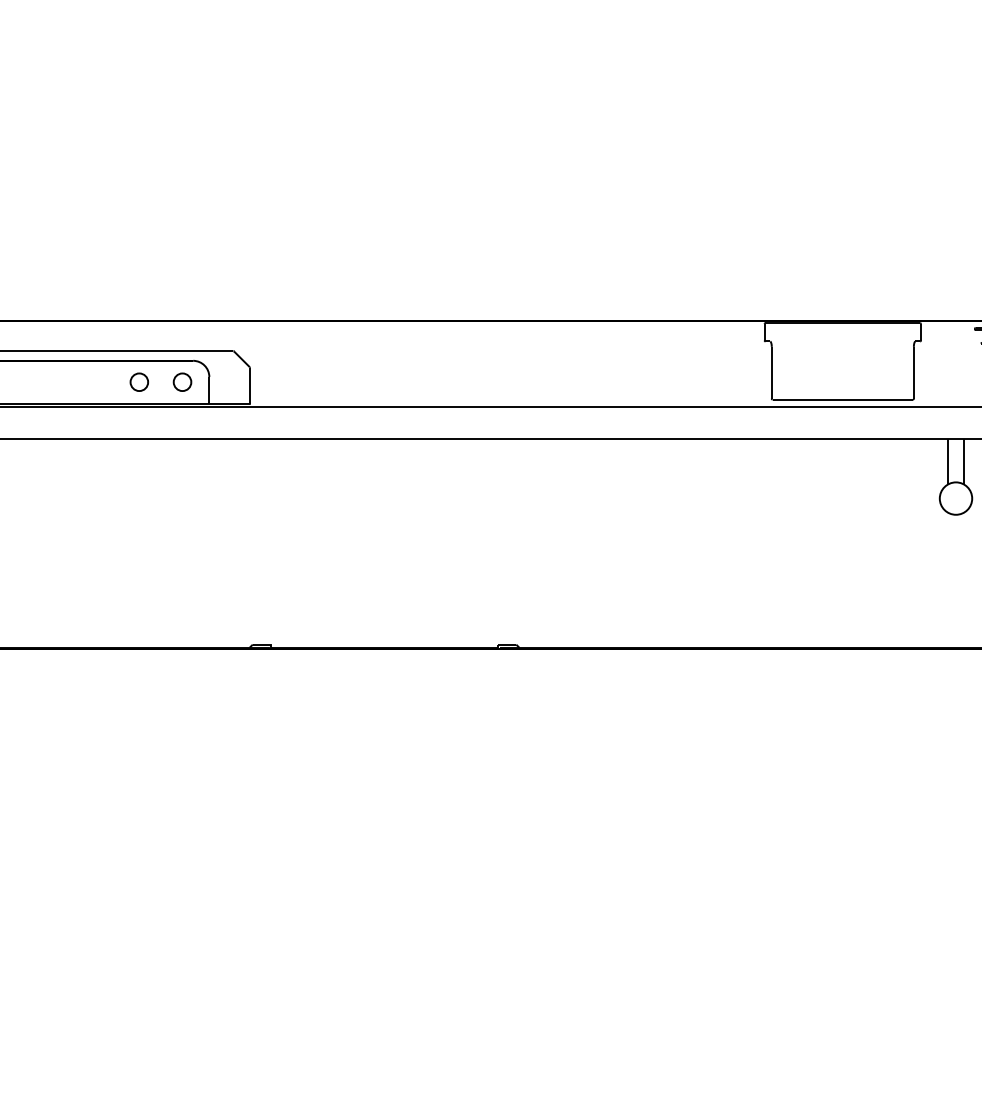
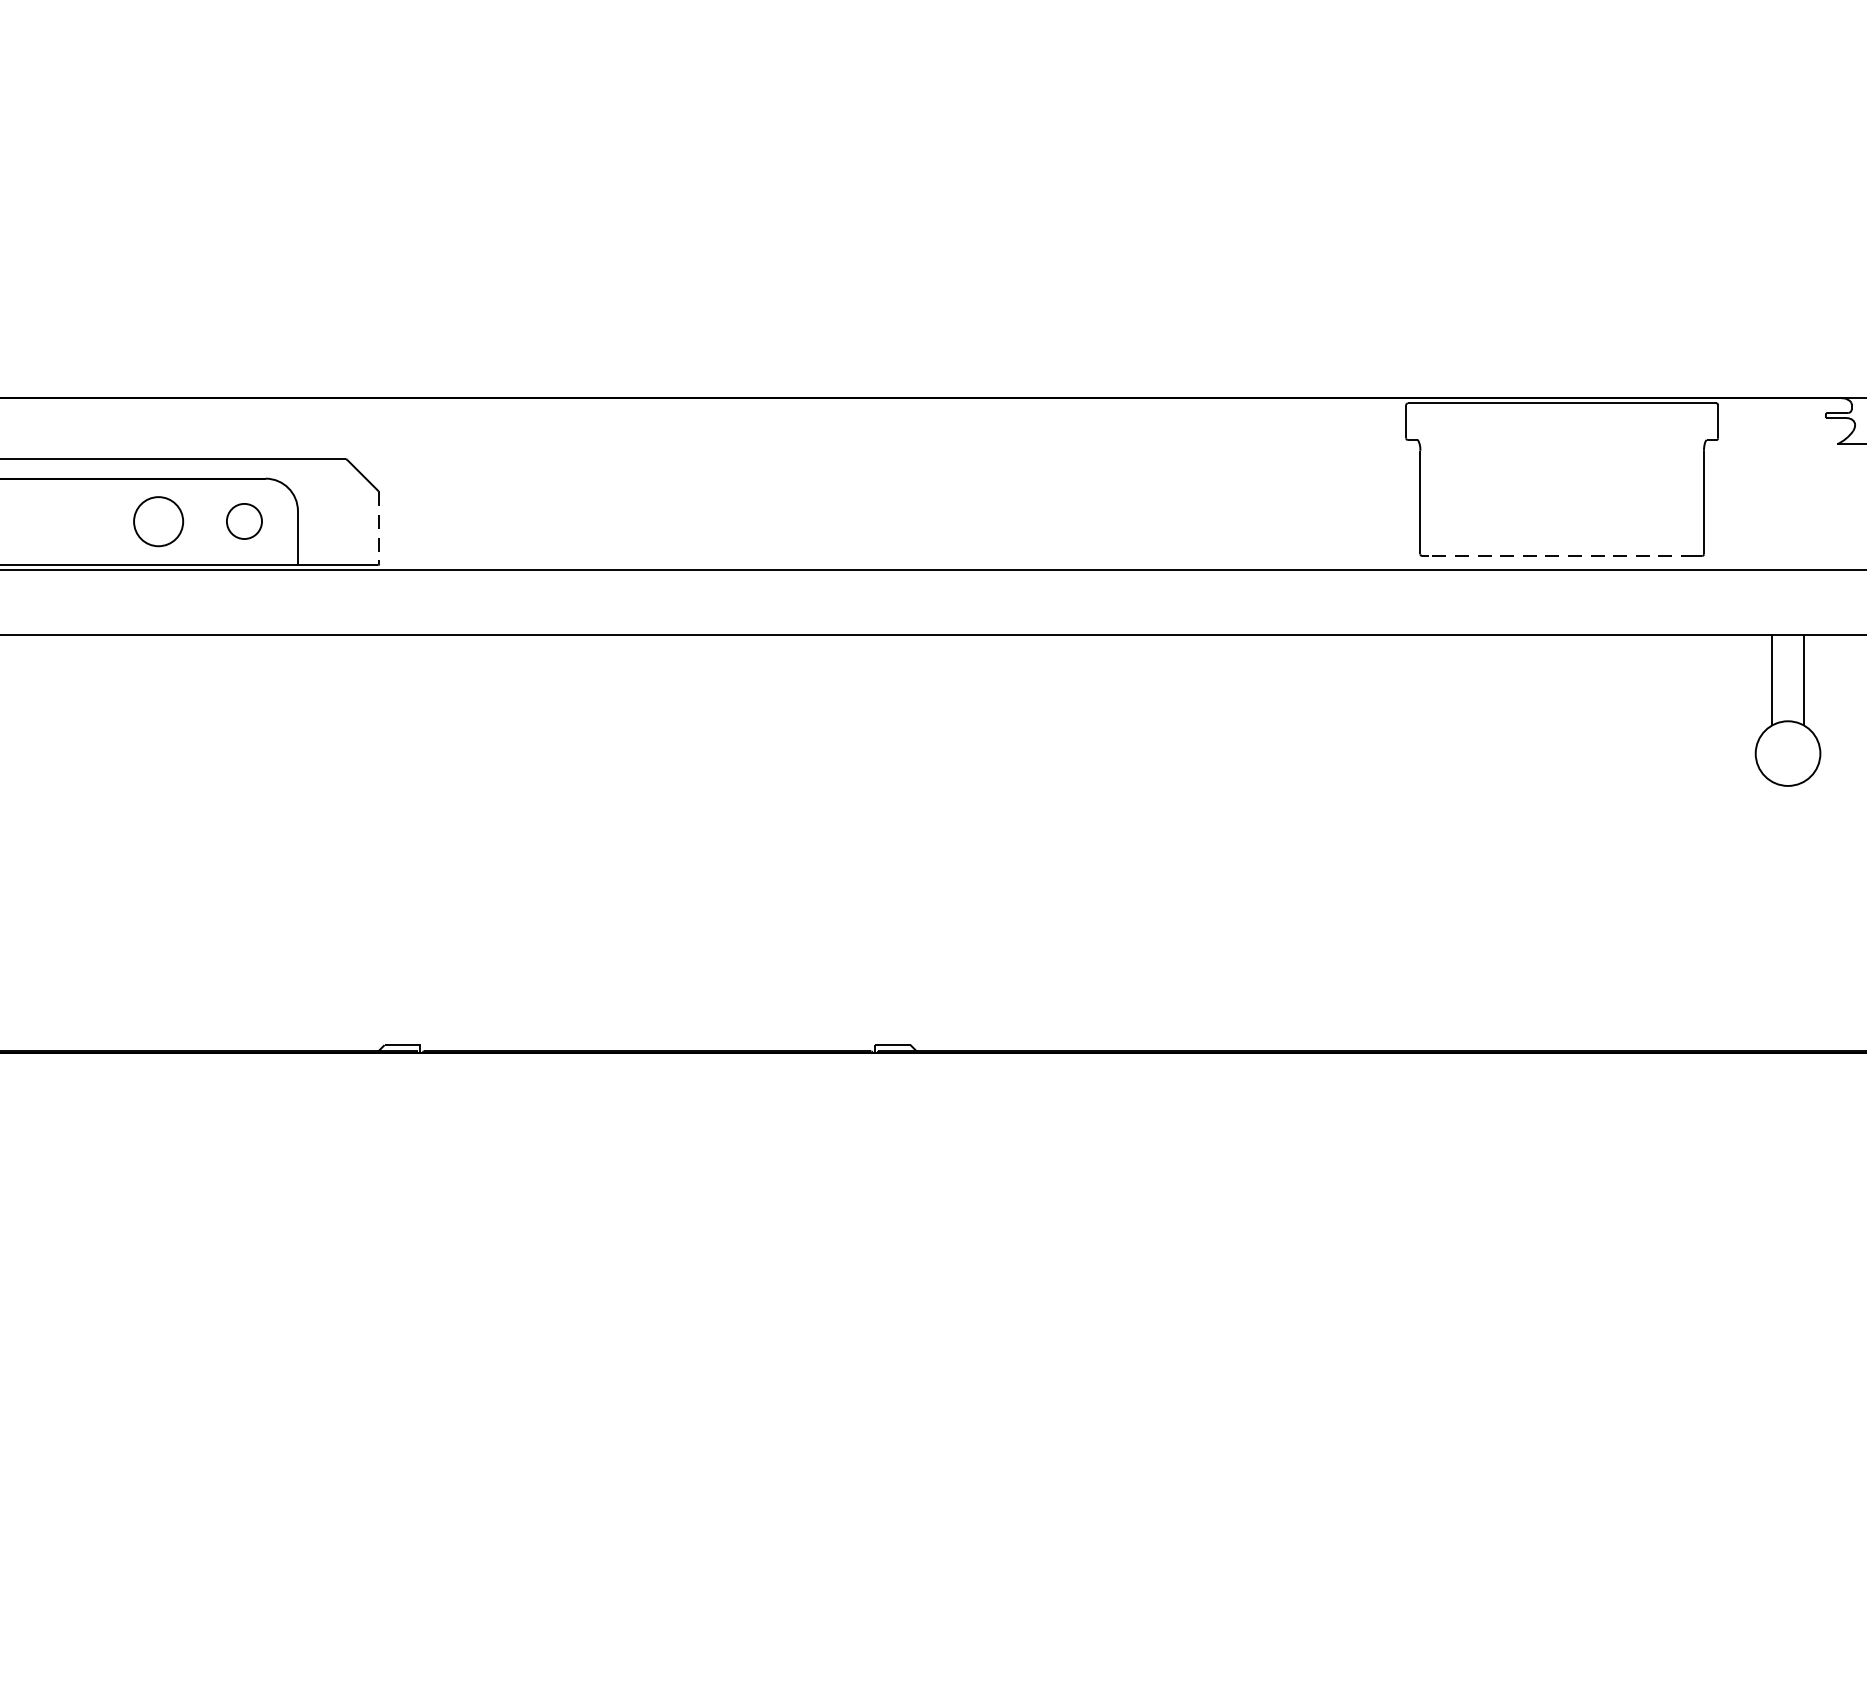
part: (138, 381) -> (156, 519), size x1.4
line: (250, 385) -> (380, 527), solid -> dashed
line: (842, 399) -> (1561, 555), solid -> dashed

